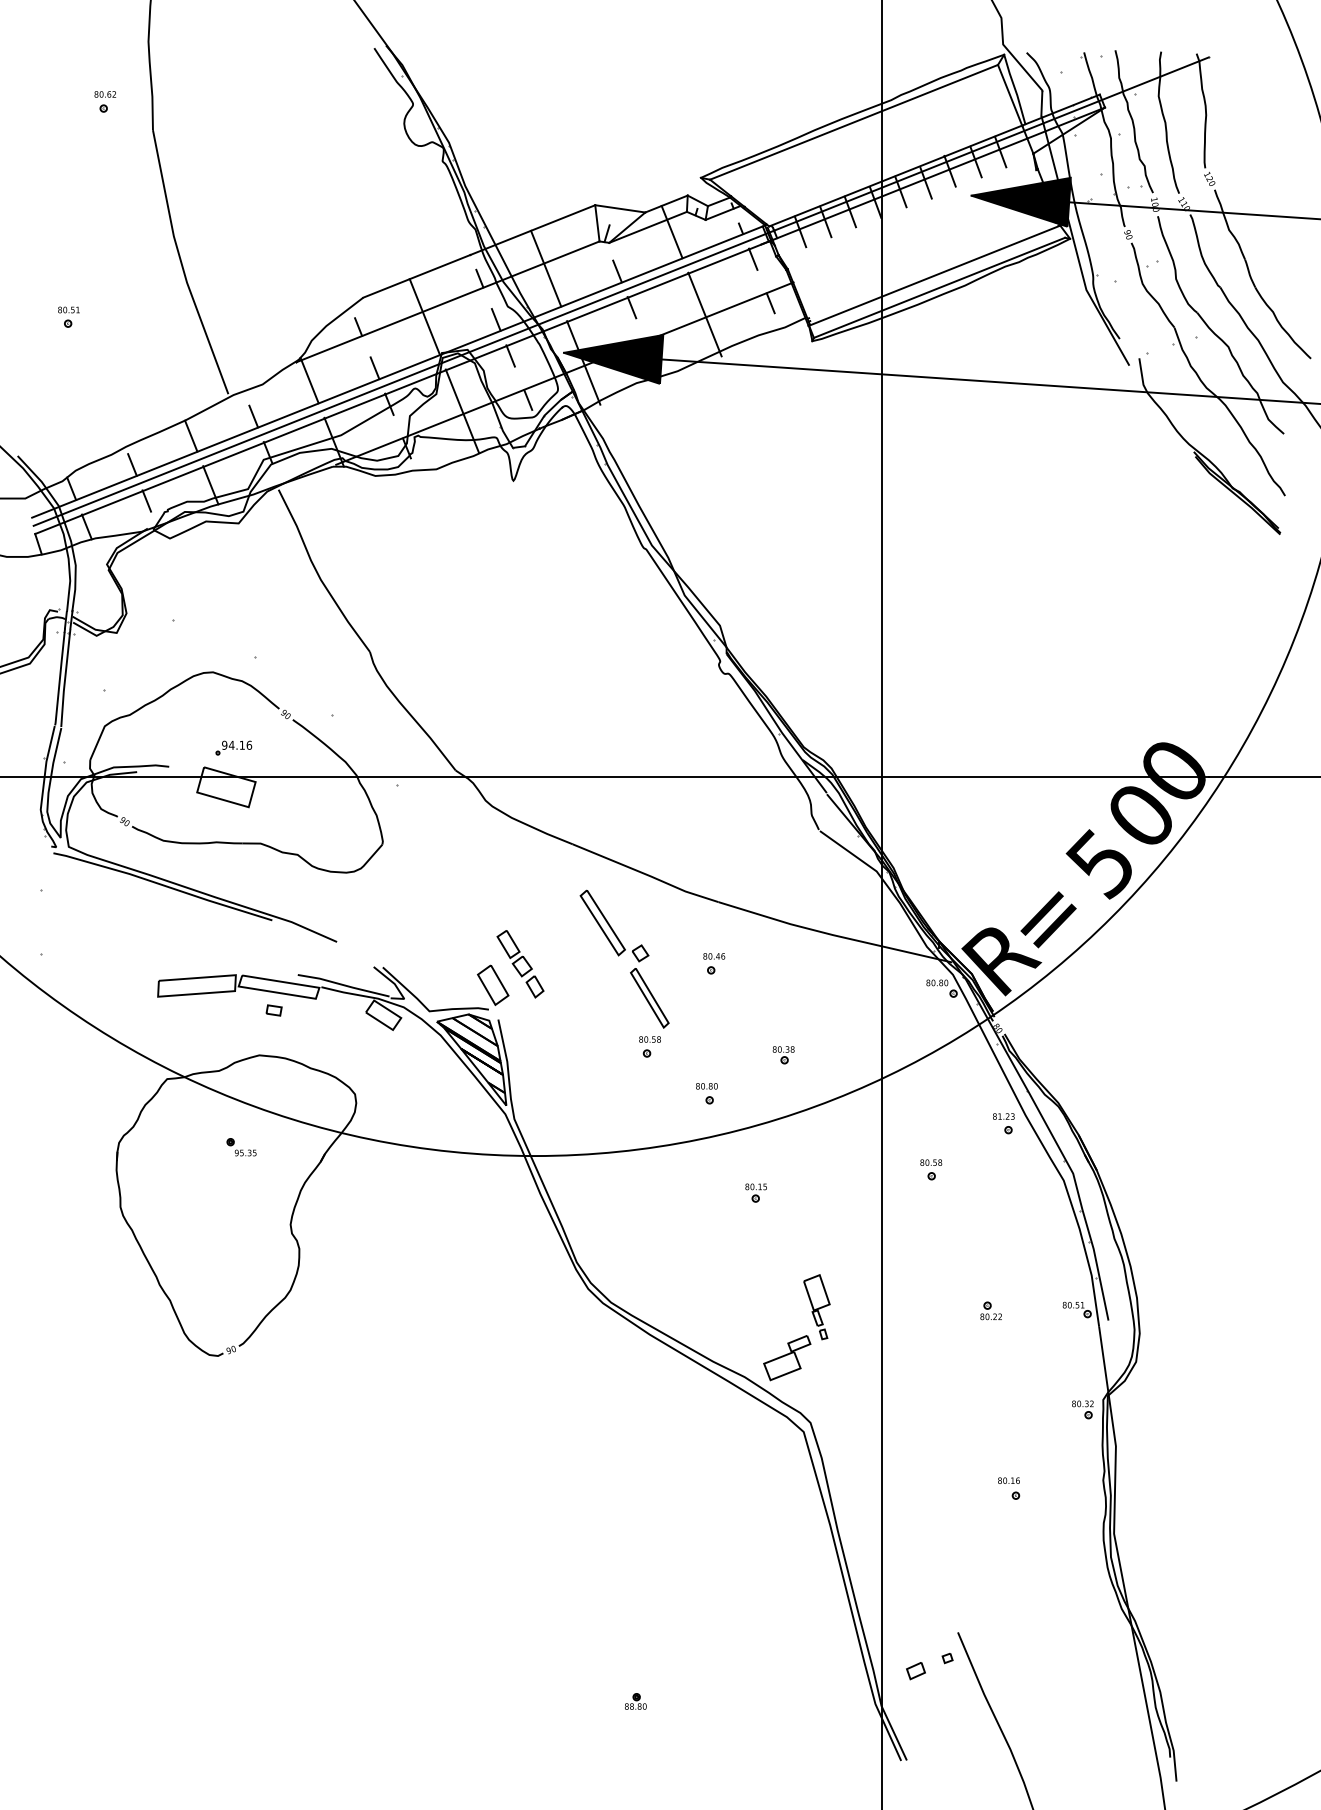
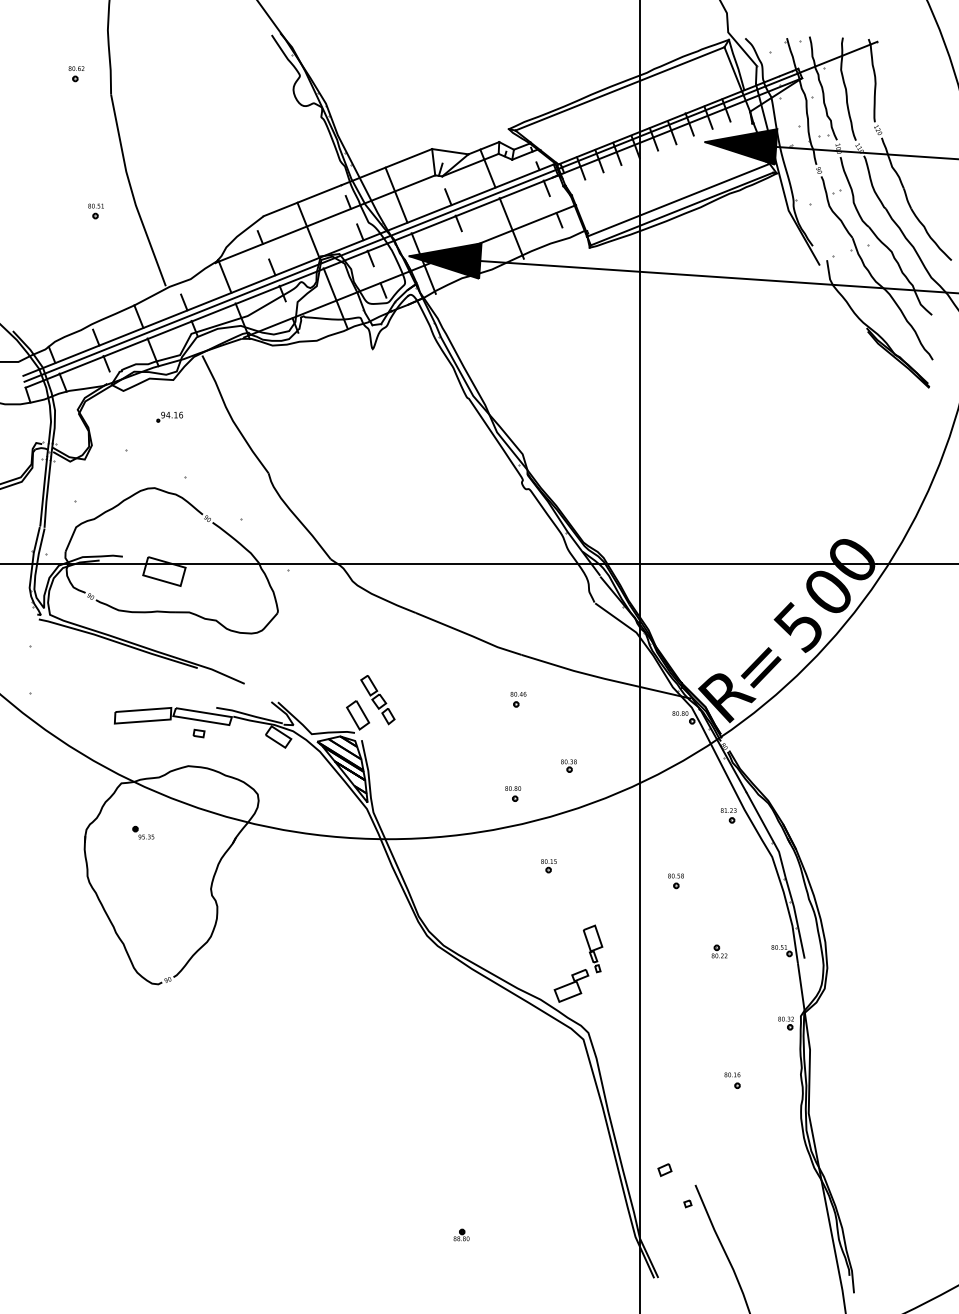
part: (68, 317) -> (95, 211), moved
part: (233, 747) -> (169, 416), moved
part: (624, 973) -> (453, 706), removed
part: (241, 1146) -> (143, 832), moved
part: (930, 1170) -> (675, 881), moved
part: (915, 1670) -> (664, 1169), moved

